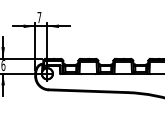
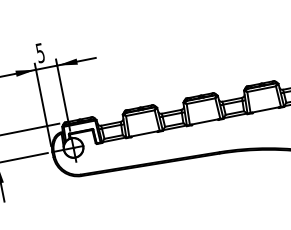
text: (39, 17) -> (40, 53), 7 -> 5

